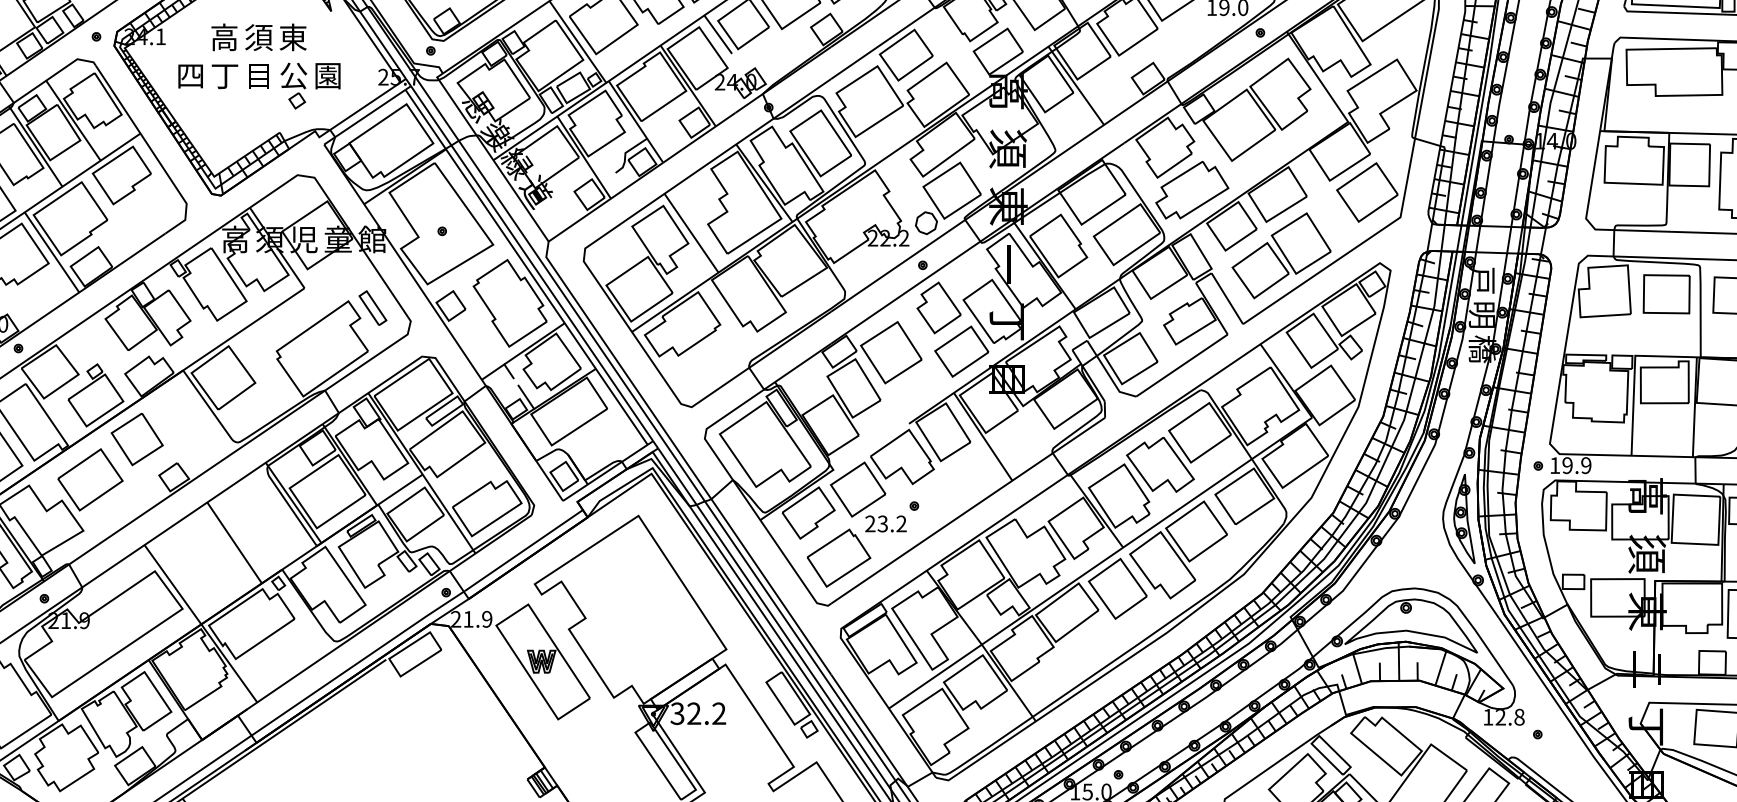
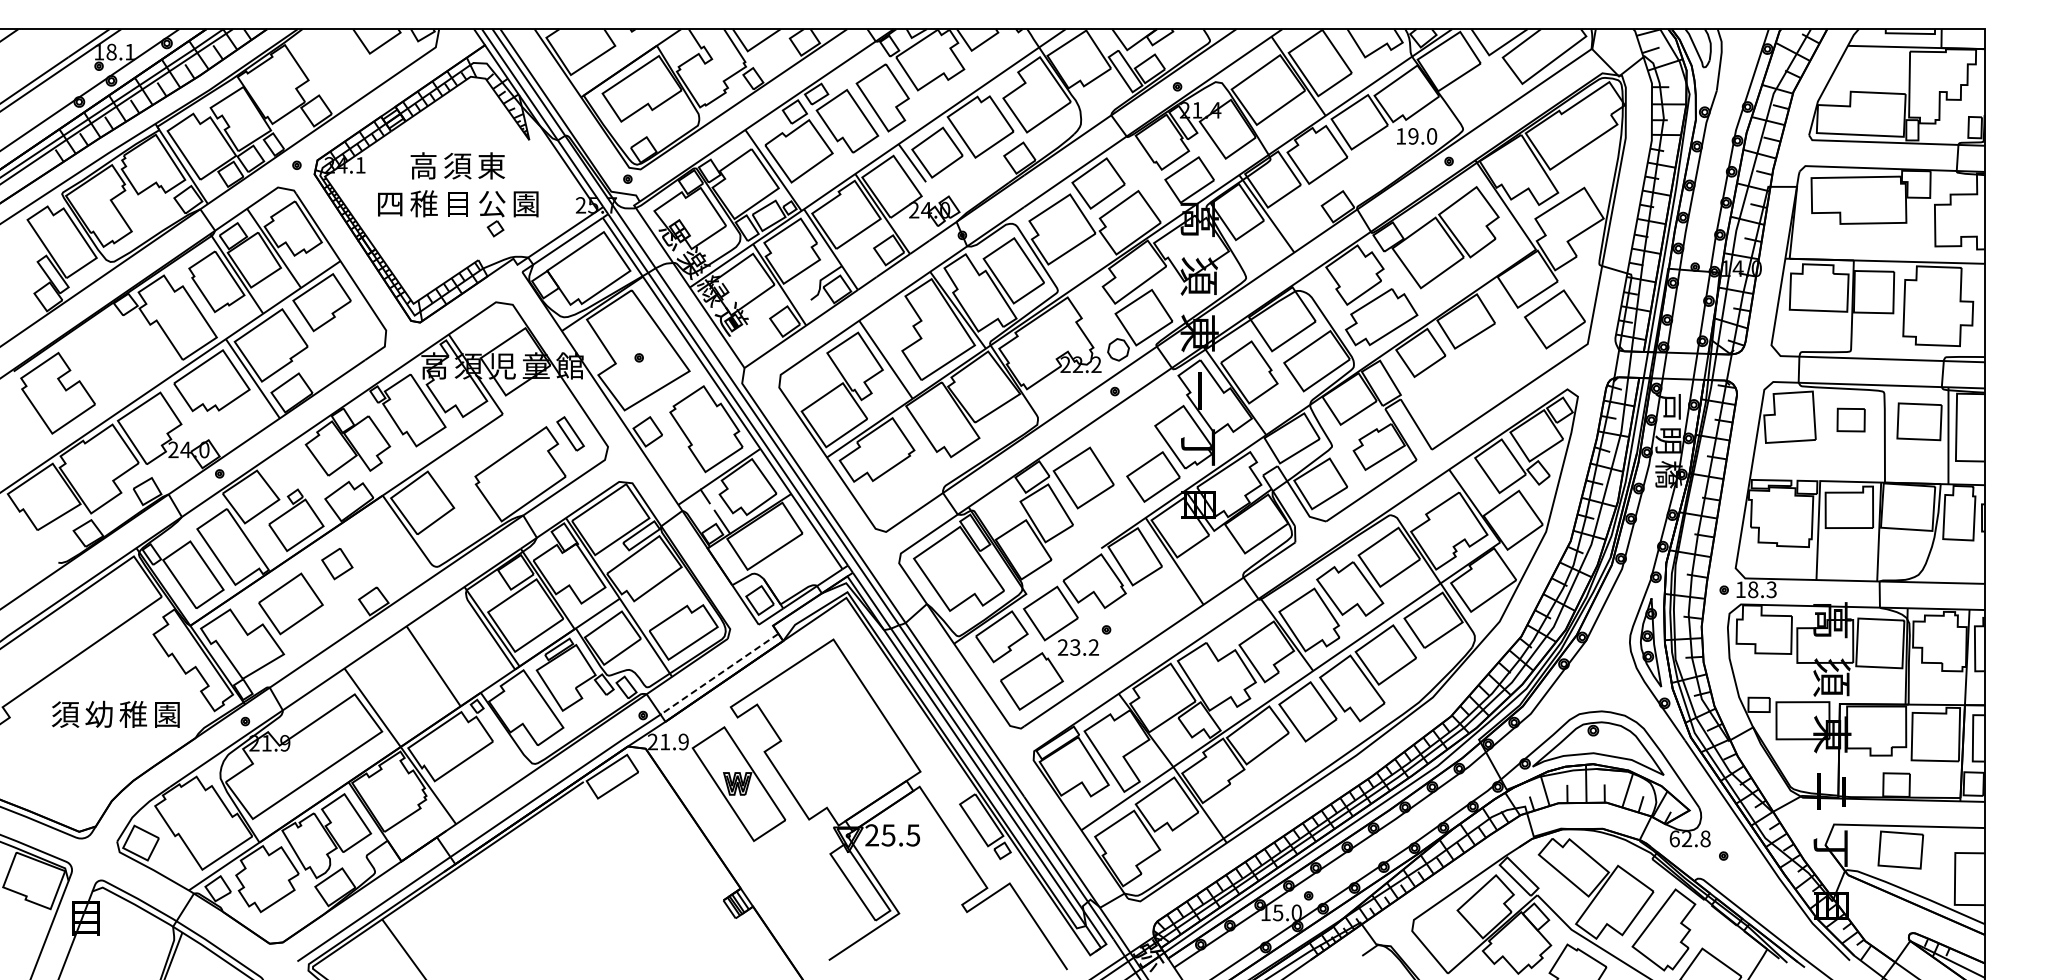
text: (224, 75) -> (423, 203), 丁 -> 稚
part: (1281, 256) -> (1469, 382), removed
part: (1665, 293) -> (1850, 419), size x0.6
part: (938, 307) -> (1130, 433), removed
part: (137, 439) -> (337, 563), size x0.6
text: (1577, 465) -> (1762, 589), 19.9 -> 18.3
line: (524, 550) -> (720, 673), solid -> dashed
text: (698, 713) -> (892, 835), 32.2 -> 25.5
text: (1488, 716) -> (1674, 838), 12.8 -> 62.8

